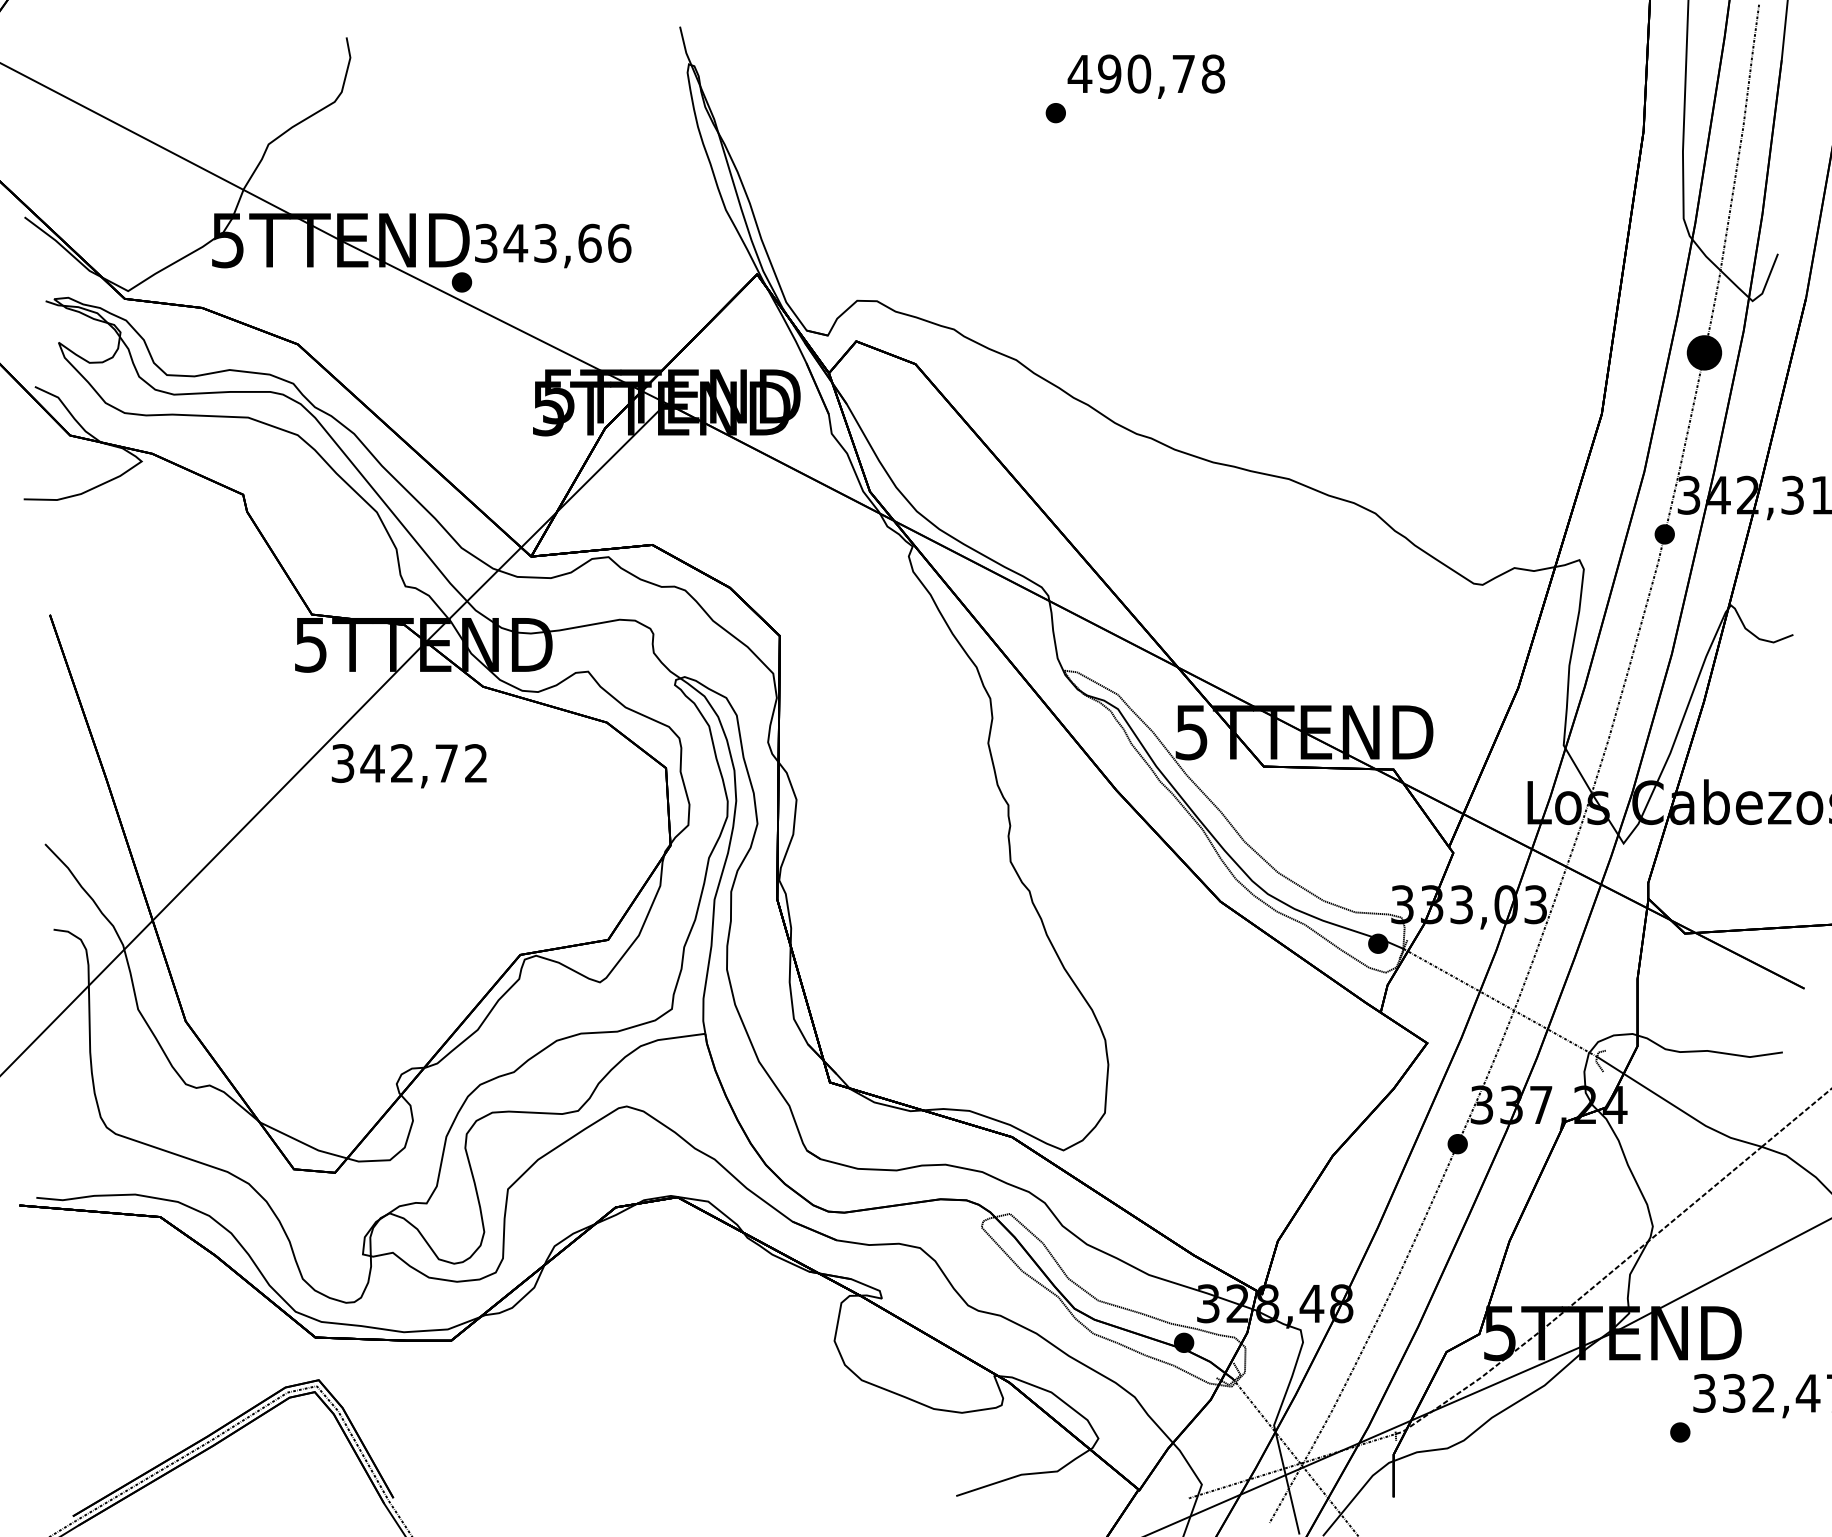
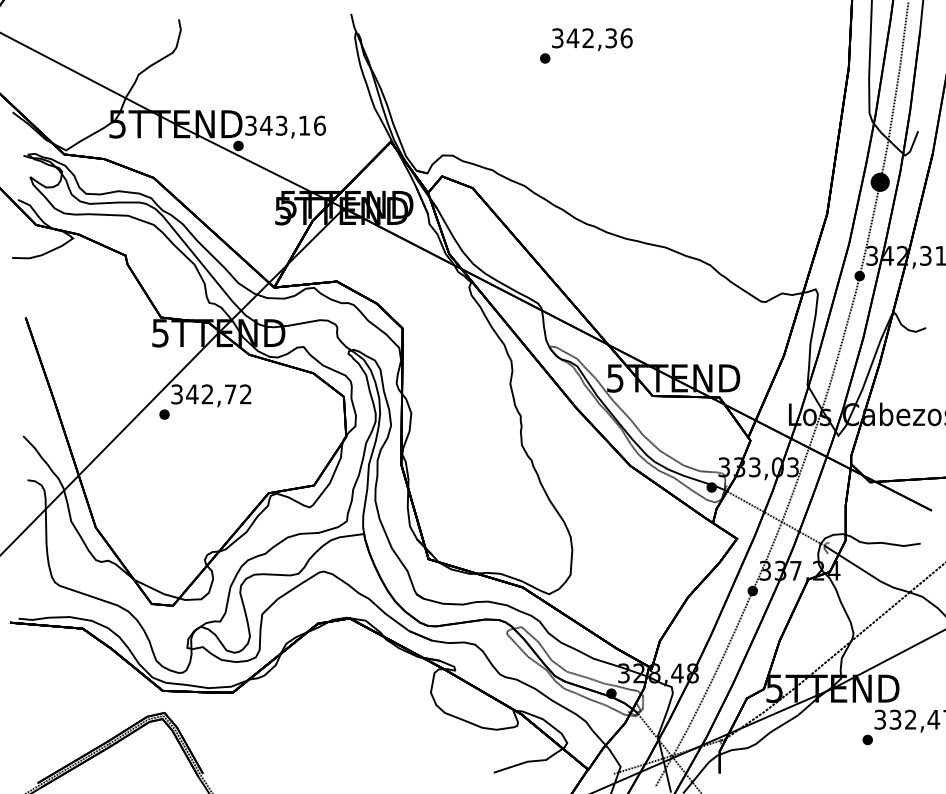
text: (1145, 74) -> (591, 38), 490,78 -> 342,36
text: (589, 242) -> (304, 125), 343,66 -> 343,16
part: (318, 802) -> (164, 414), added

